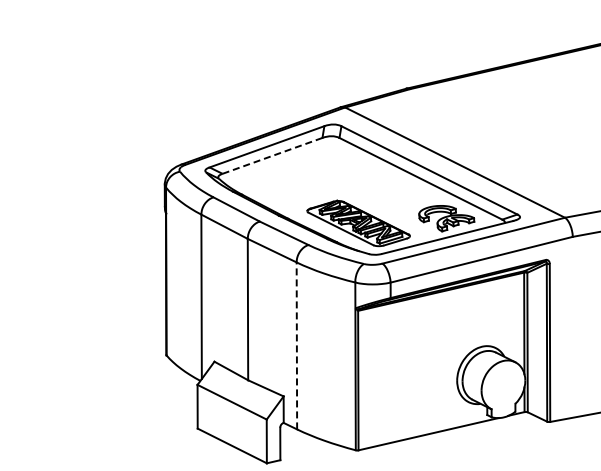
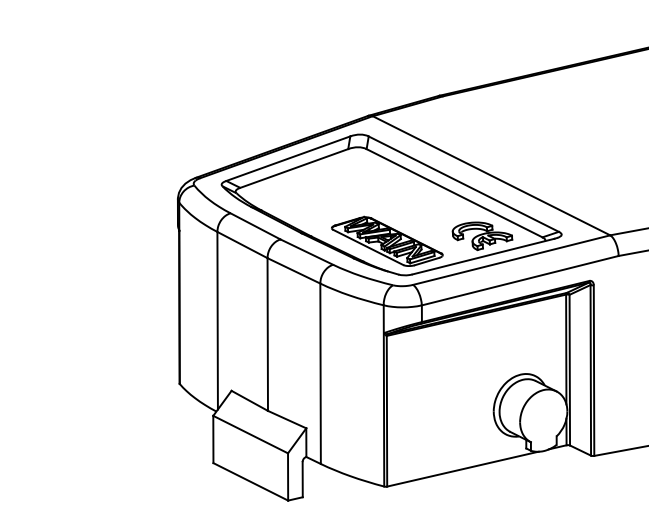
line: (273, 155) -> (295, 168), dashed -> solid
line: (296, 345) -> (320, 373), dashed -> solid

